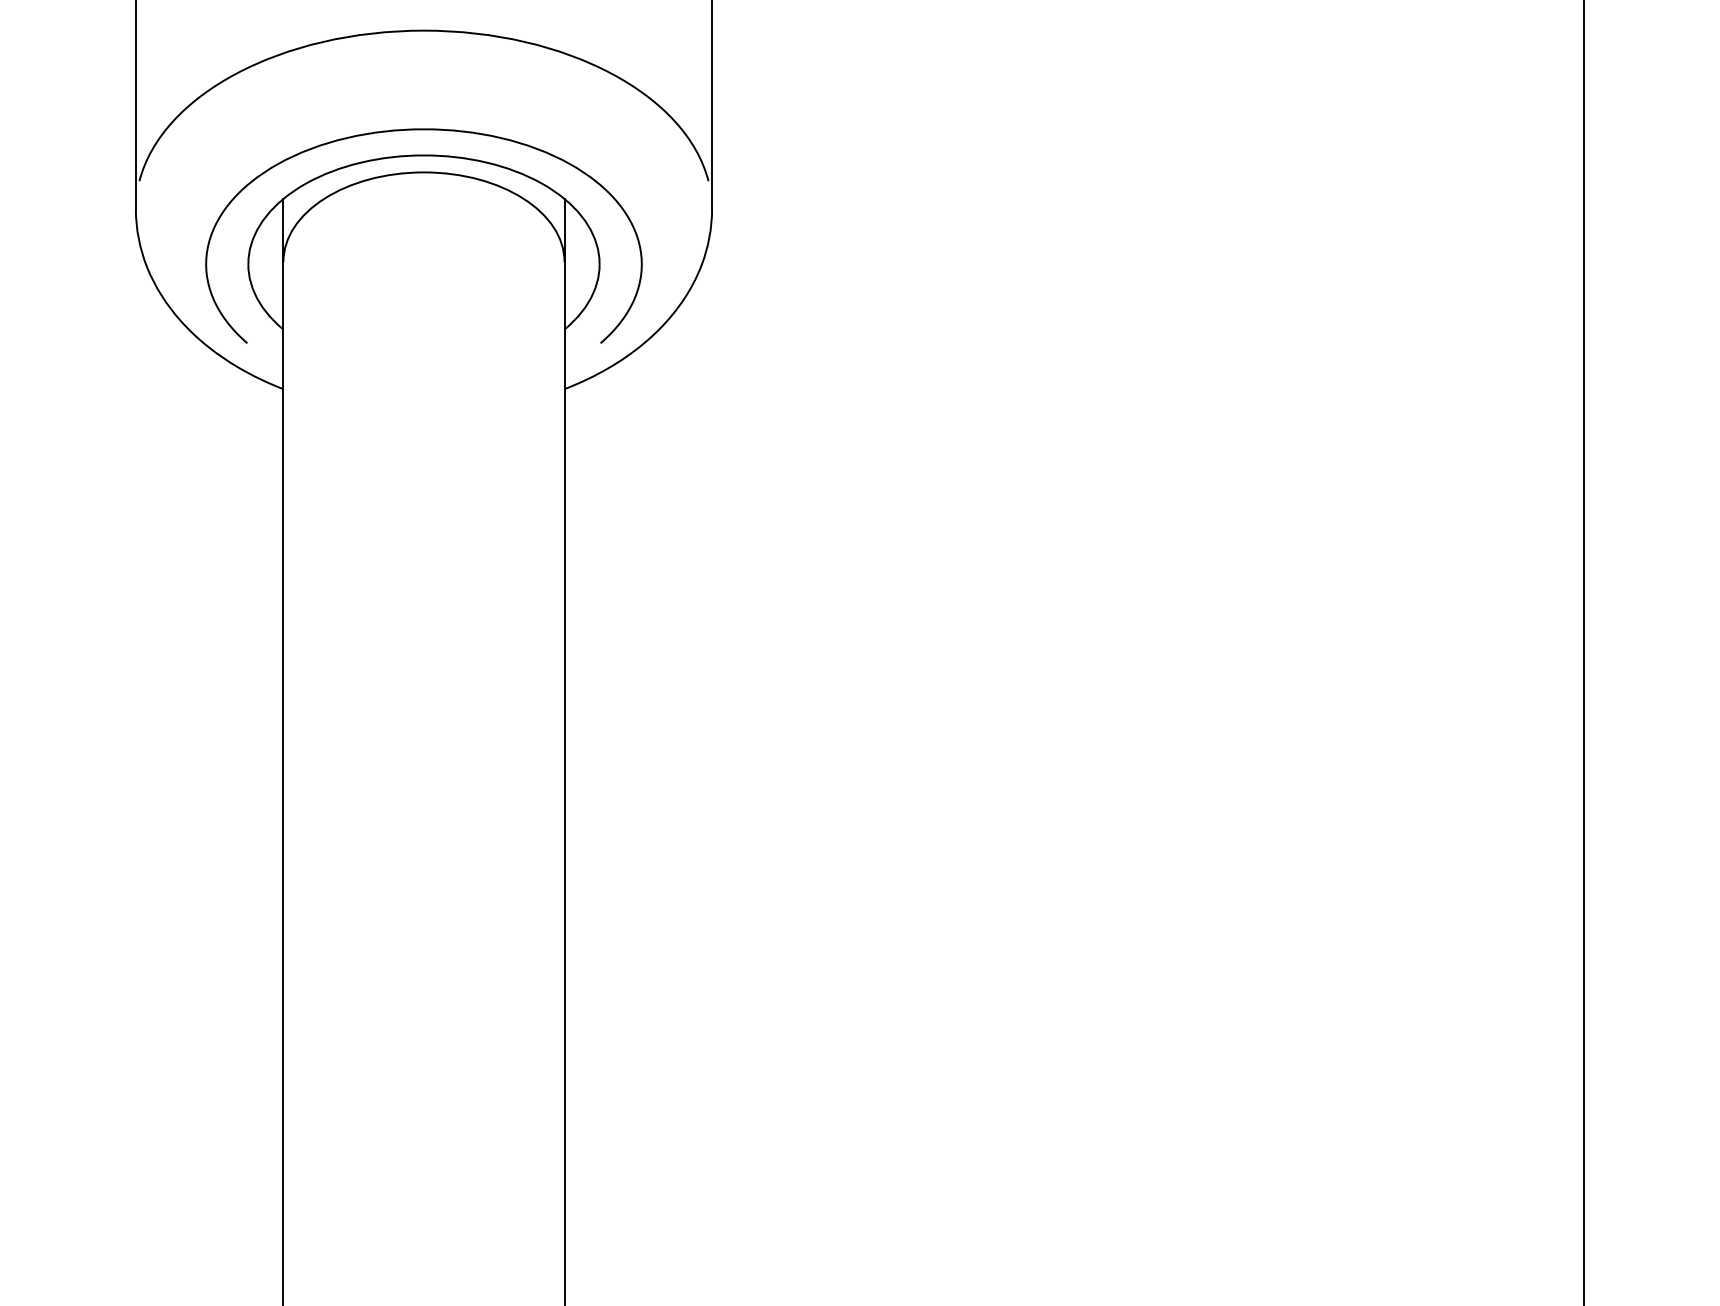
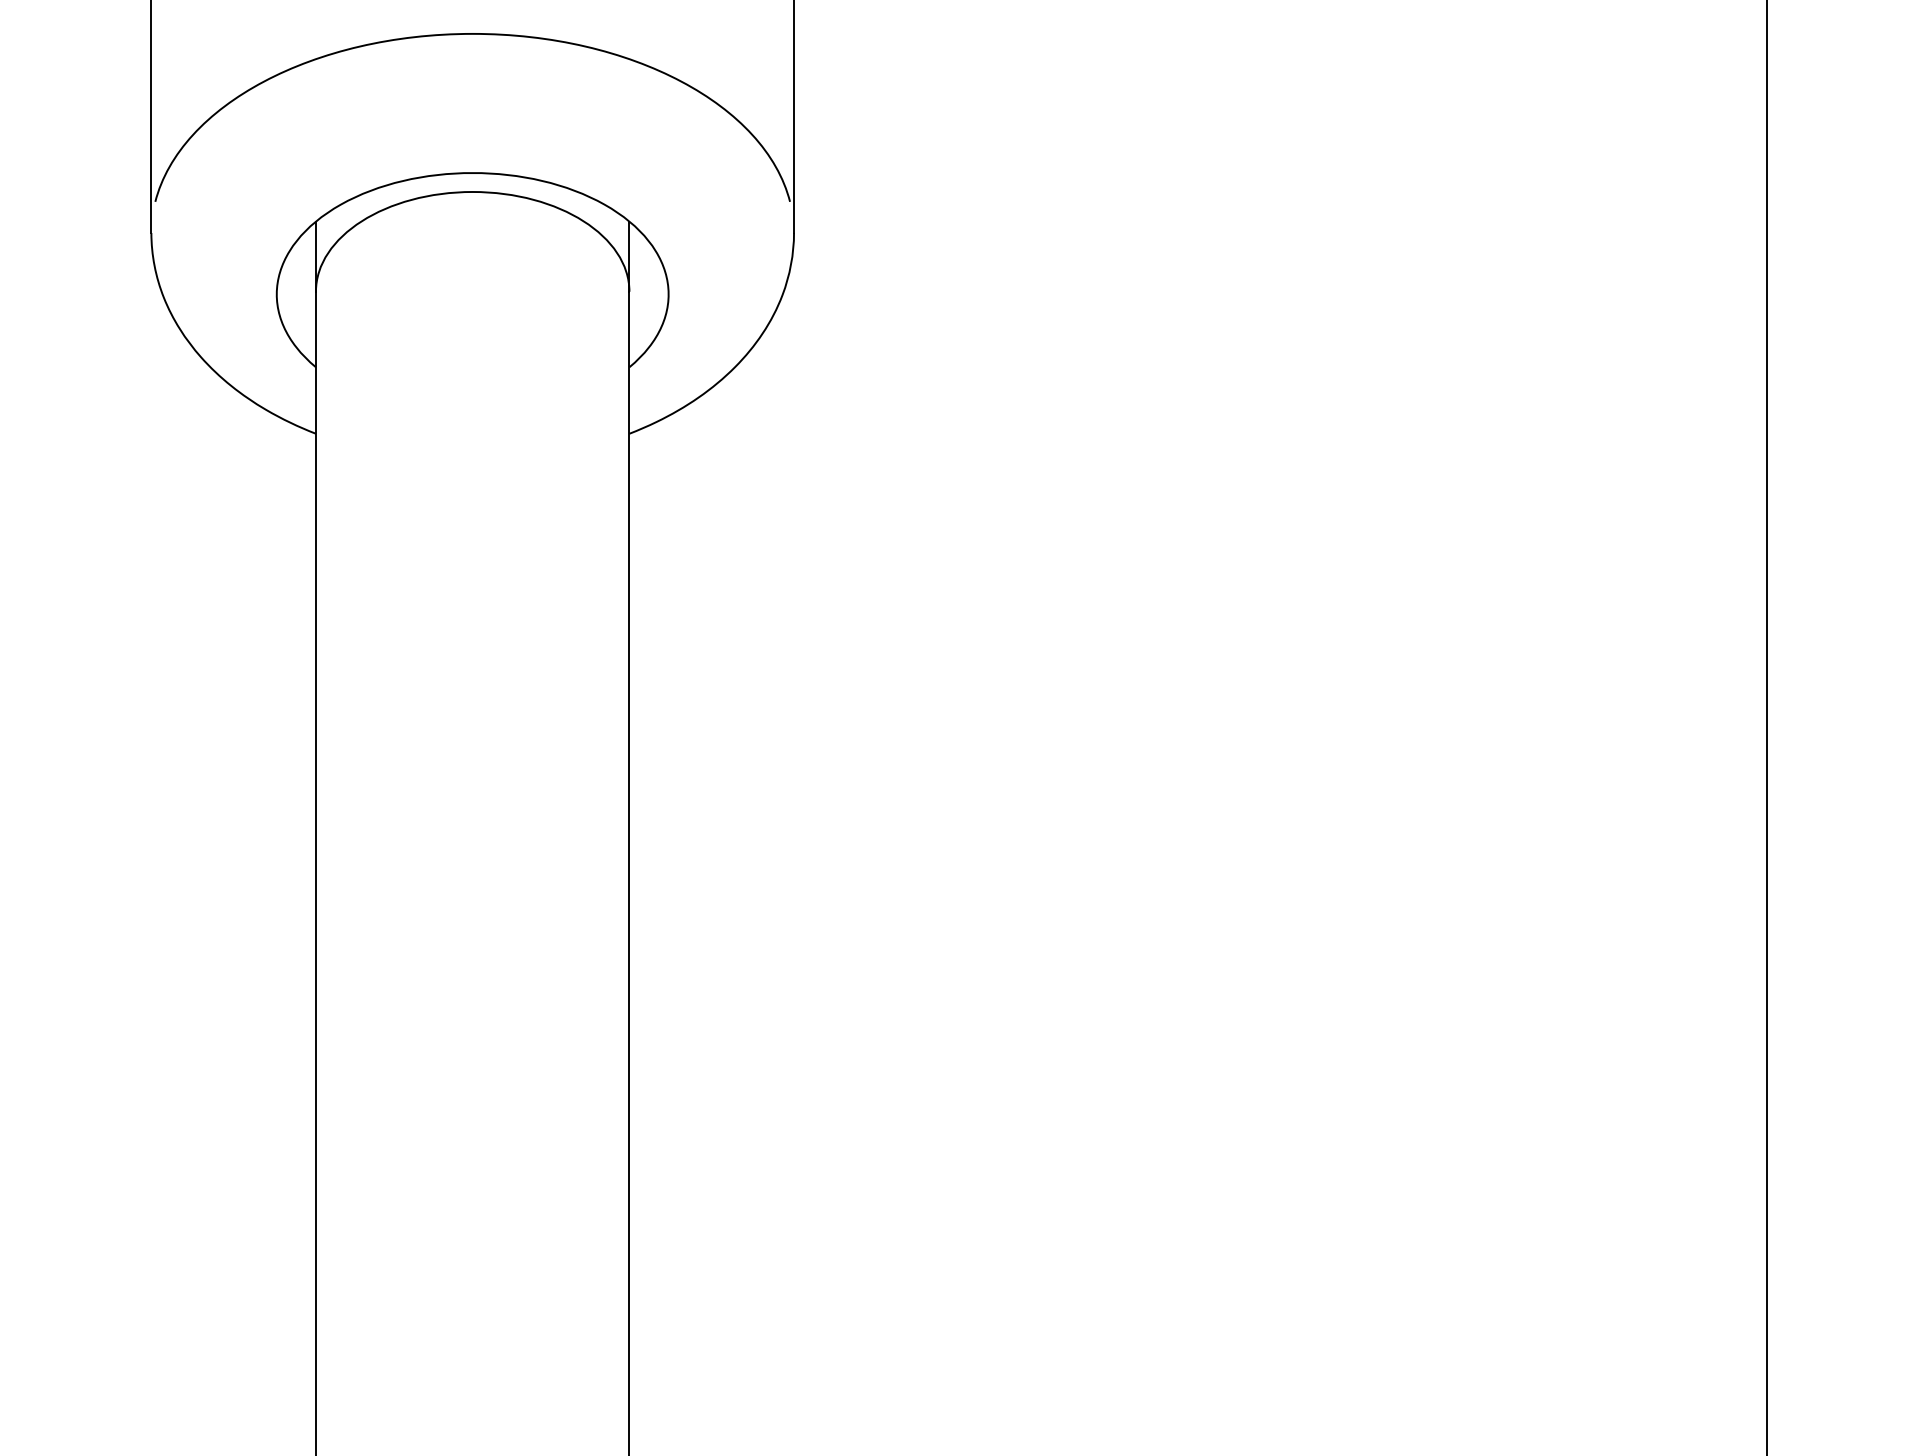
curve: (411, 130) -> (458, 145), removed

